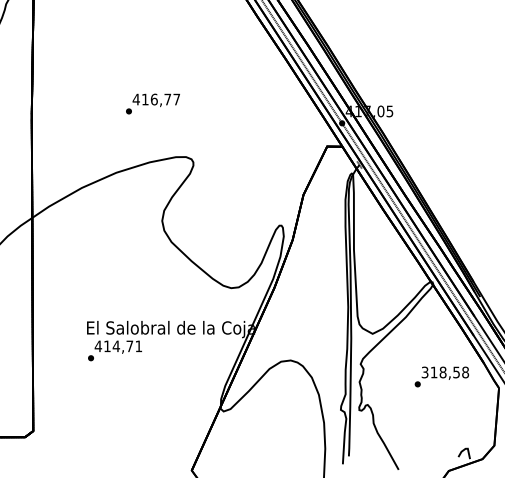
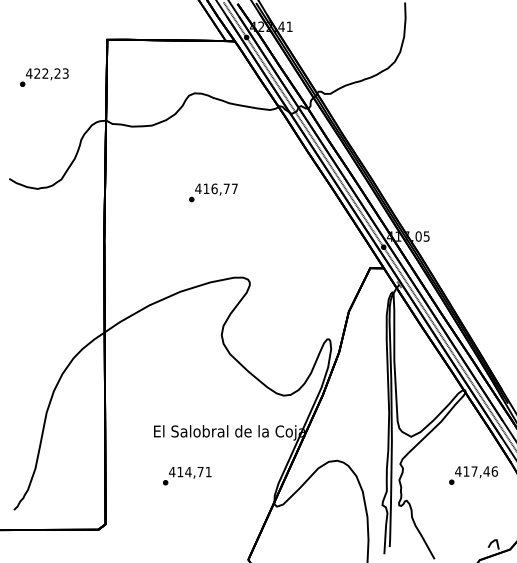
text: (153, 103) -> (213, 192), moved
text: (115, 351) -> (187, 476), moved
text: (445, 372) -> (476, 471), 318,58 -> 417,46

